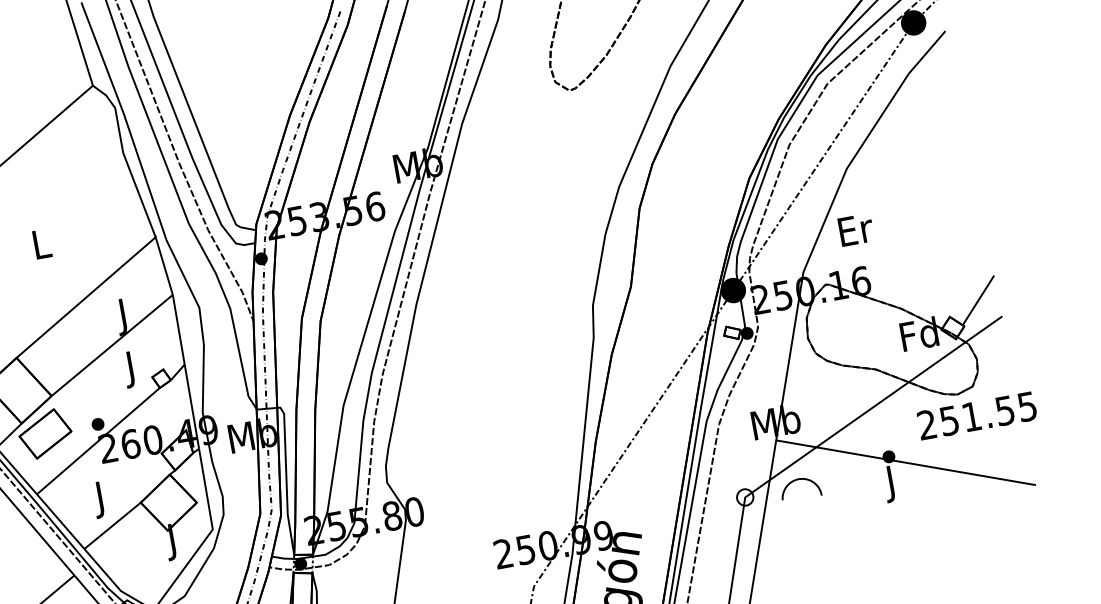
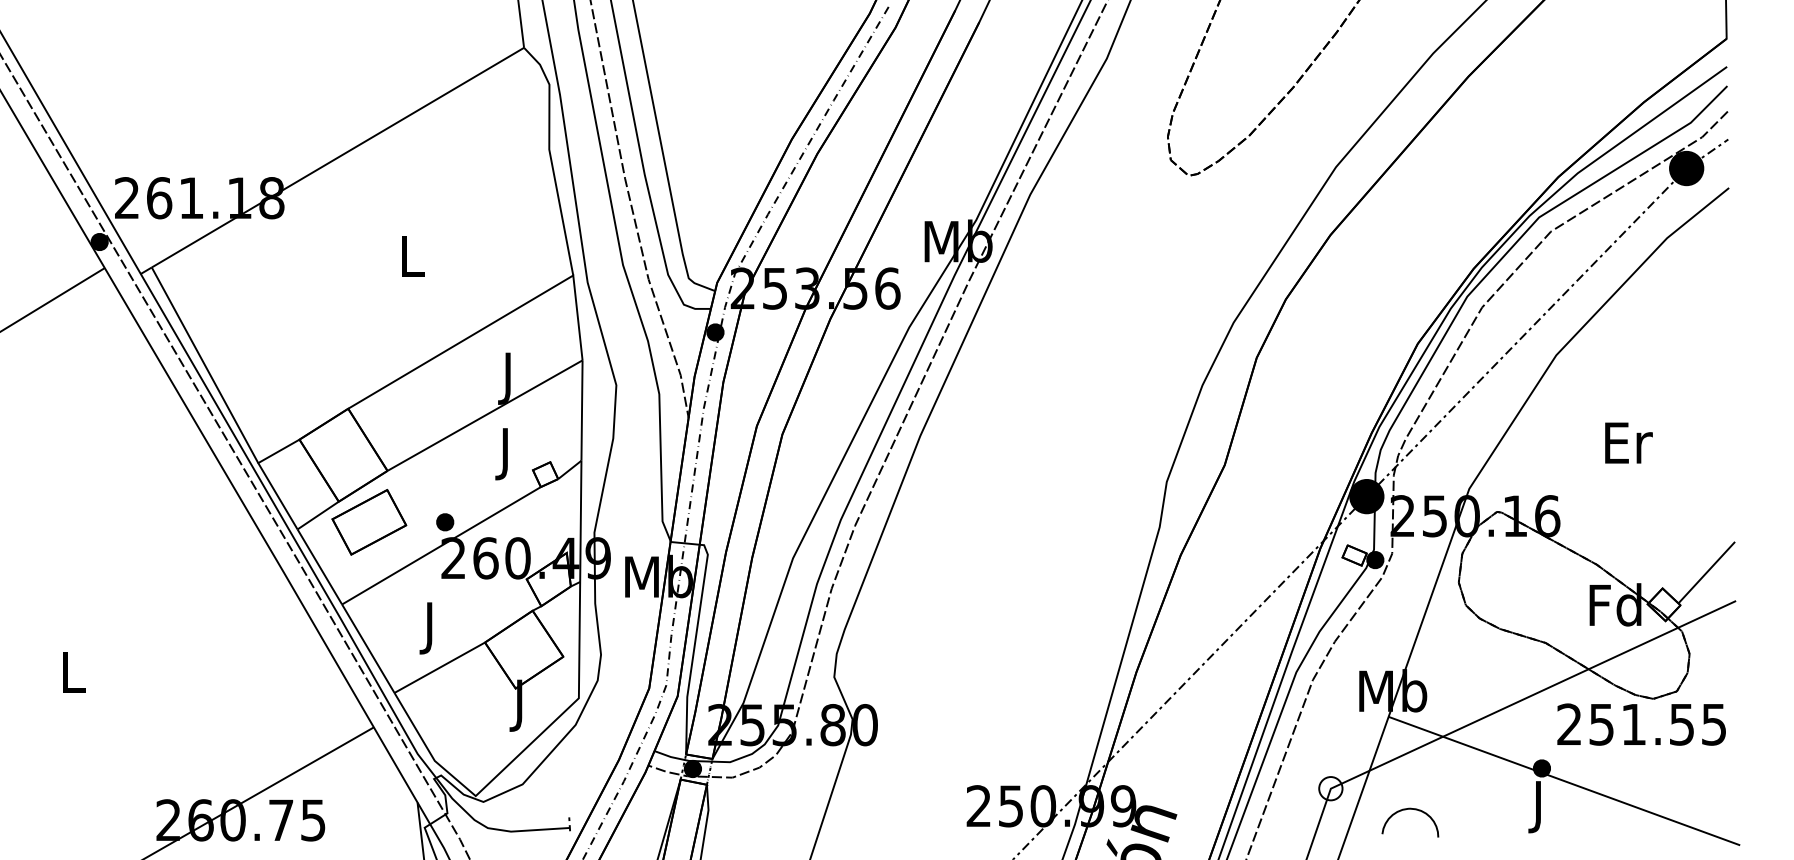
text: (855, 229) -> (1628, 442), moved
text: (977, 415) -> (1641, 724), moved
curve: (798, 479) -> (1410, 809), moved

